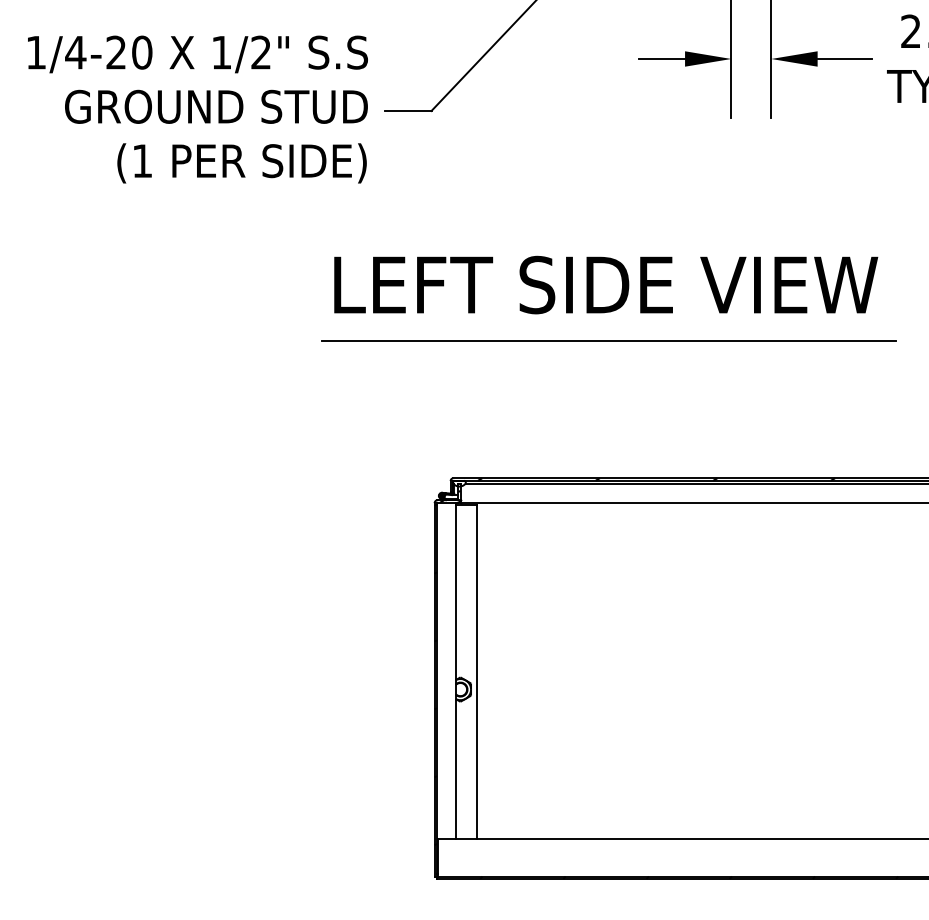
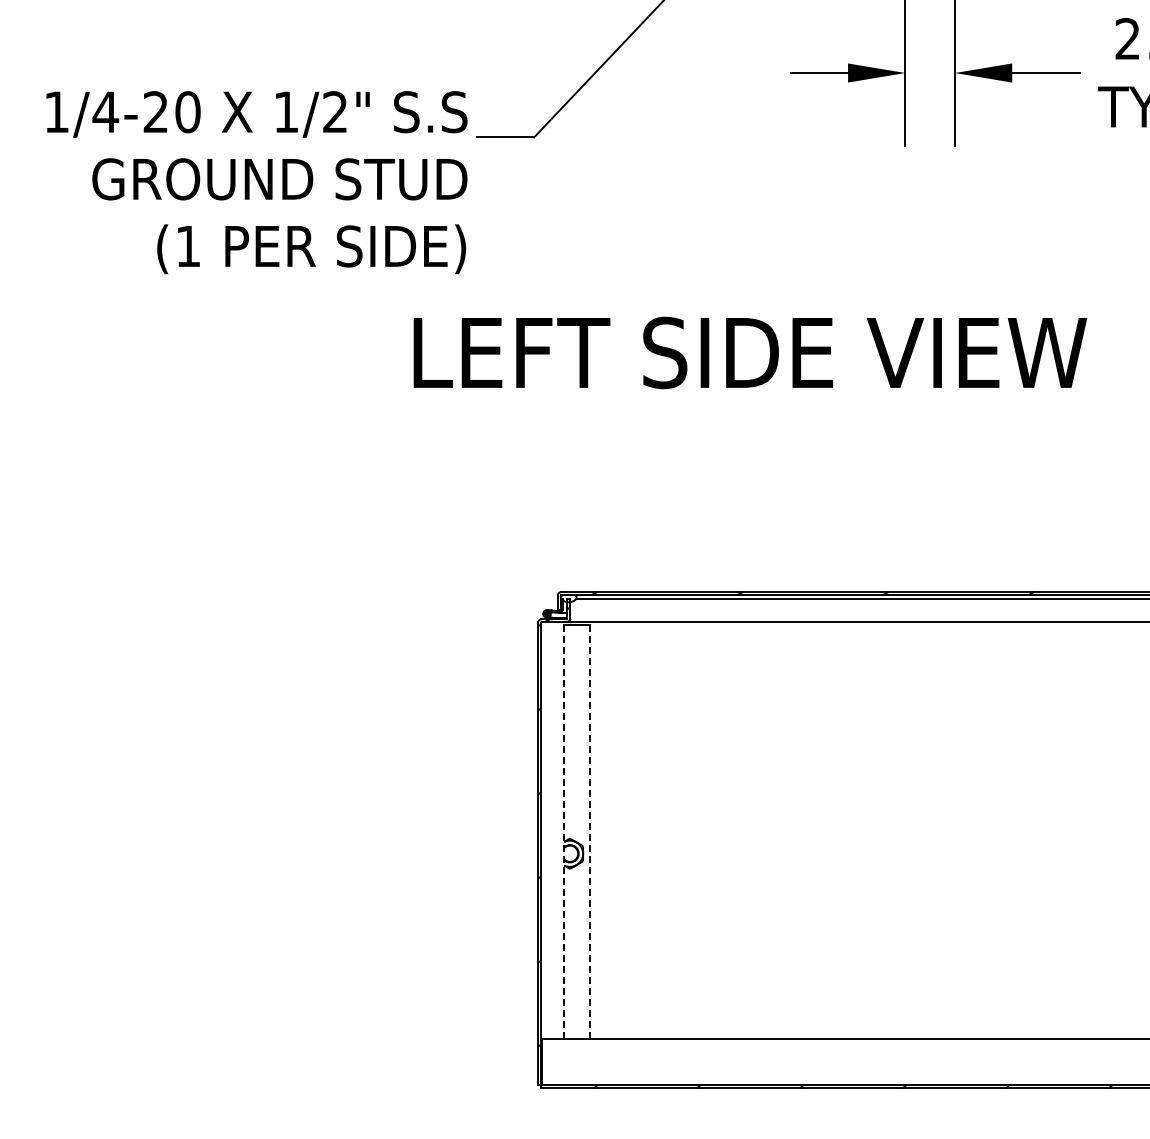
text: (197, 109) -> (256, 182), moved
line: (608, 341) -> (753, 422), removed
line: (456, 670) -> (564, 829), solid -> dashed
line: (477, 671) -> (590, 831), solid -> dashed

